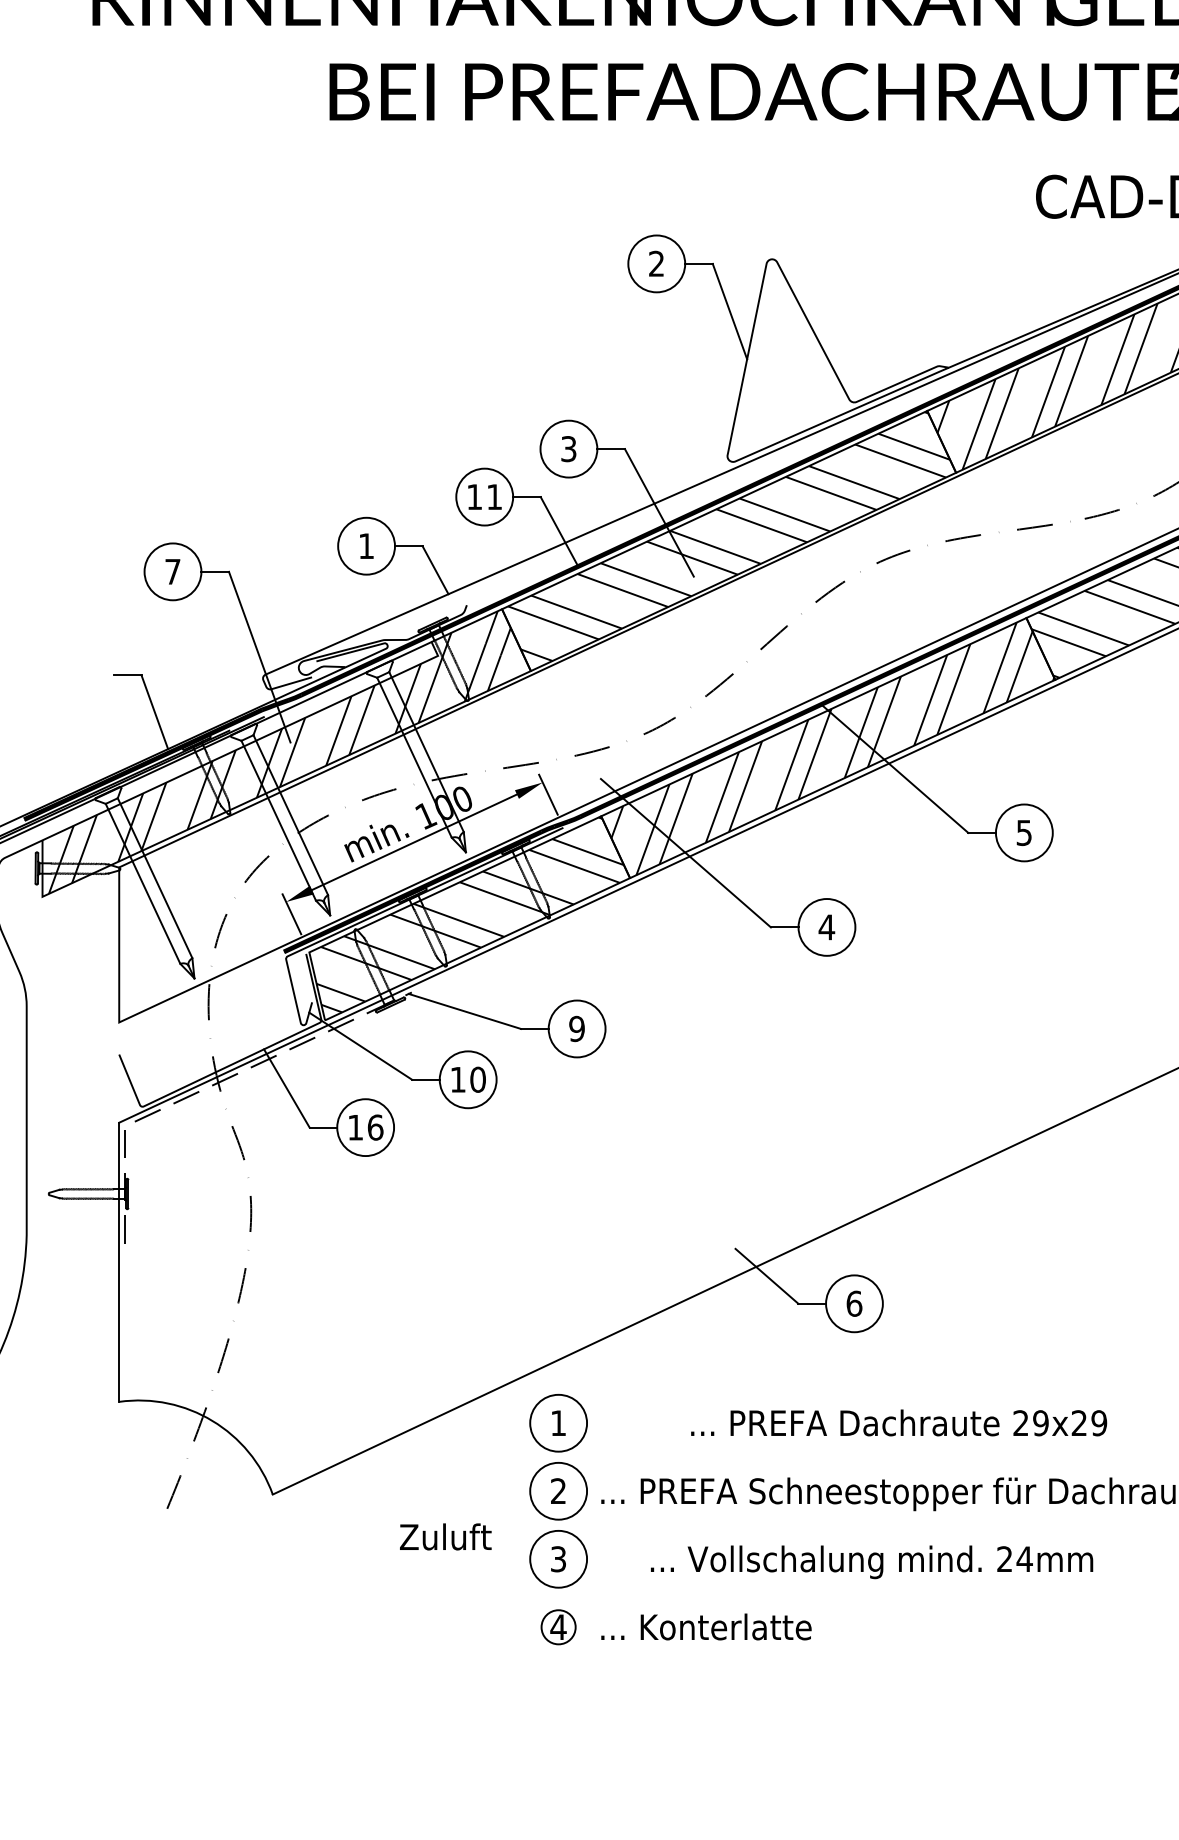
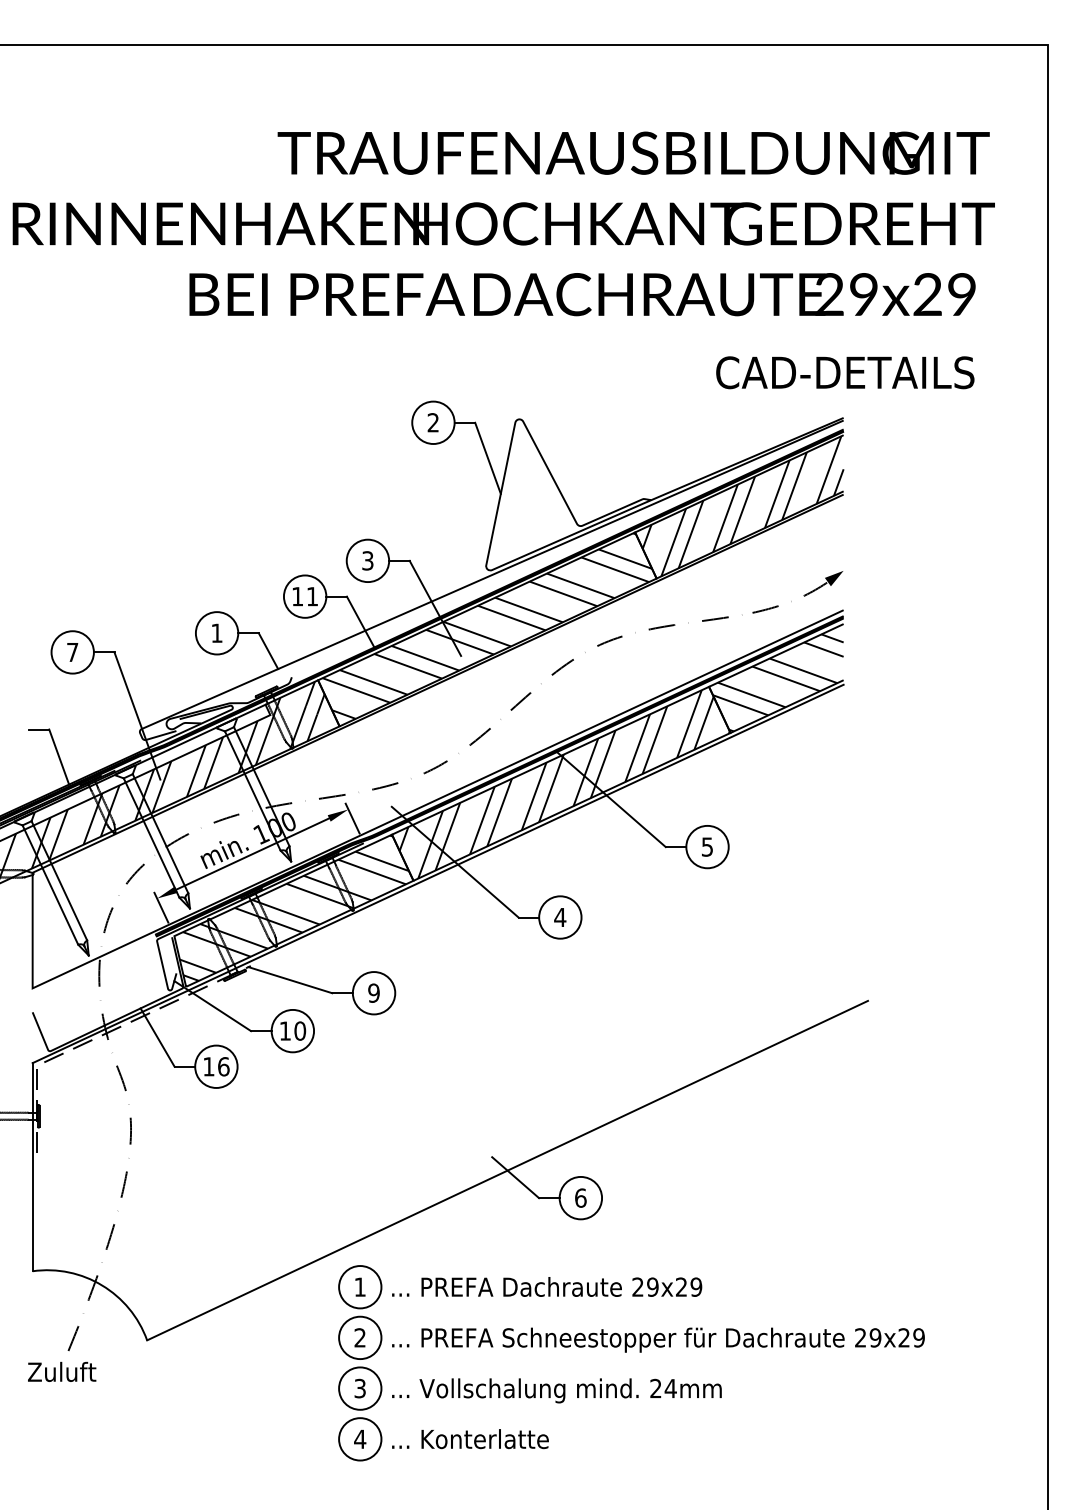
text: (899, 1422) -> (547, 1286), moved
text: (446, 1536) -> (62, 1371), moved
text: (871, 1561) -> (556, 1390), moved
circle: (558, 1627) -> (360, 1439), size x1.67

